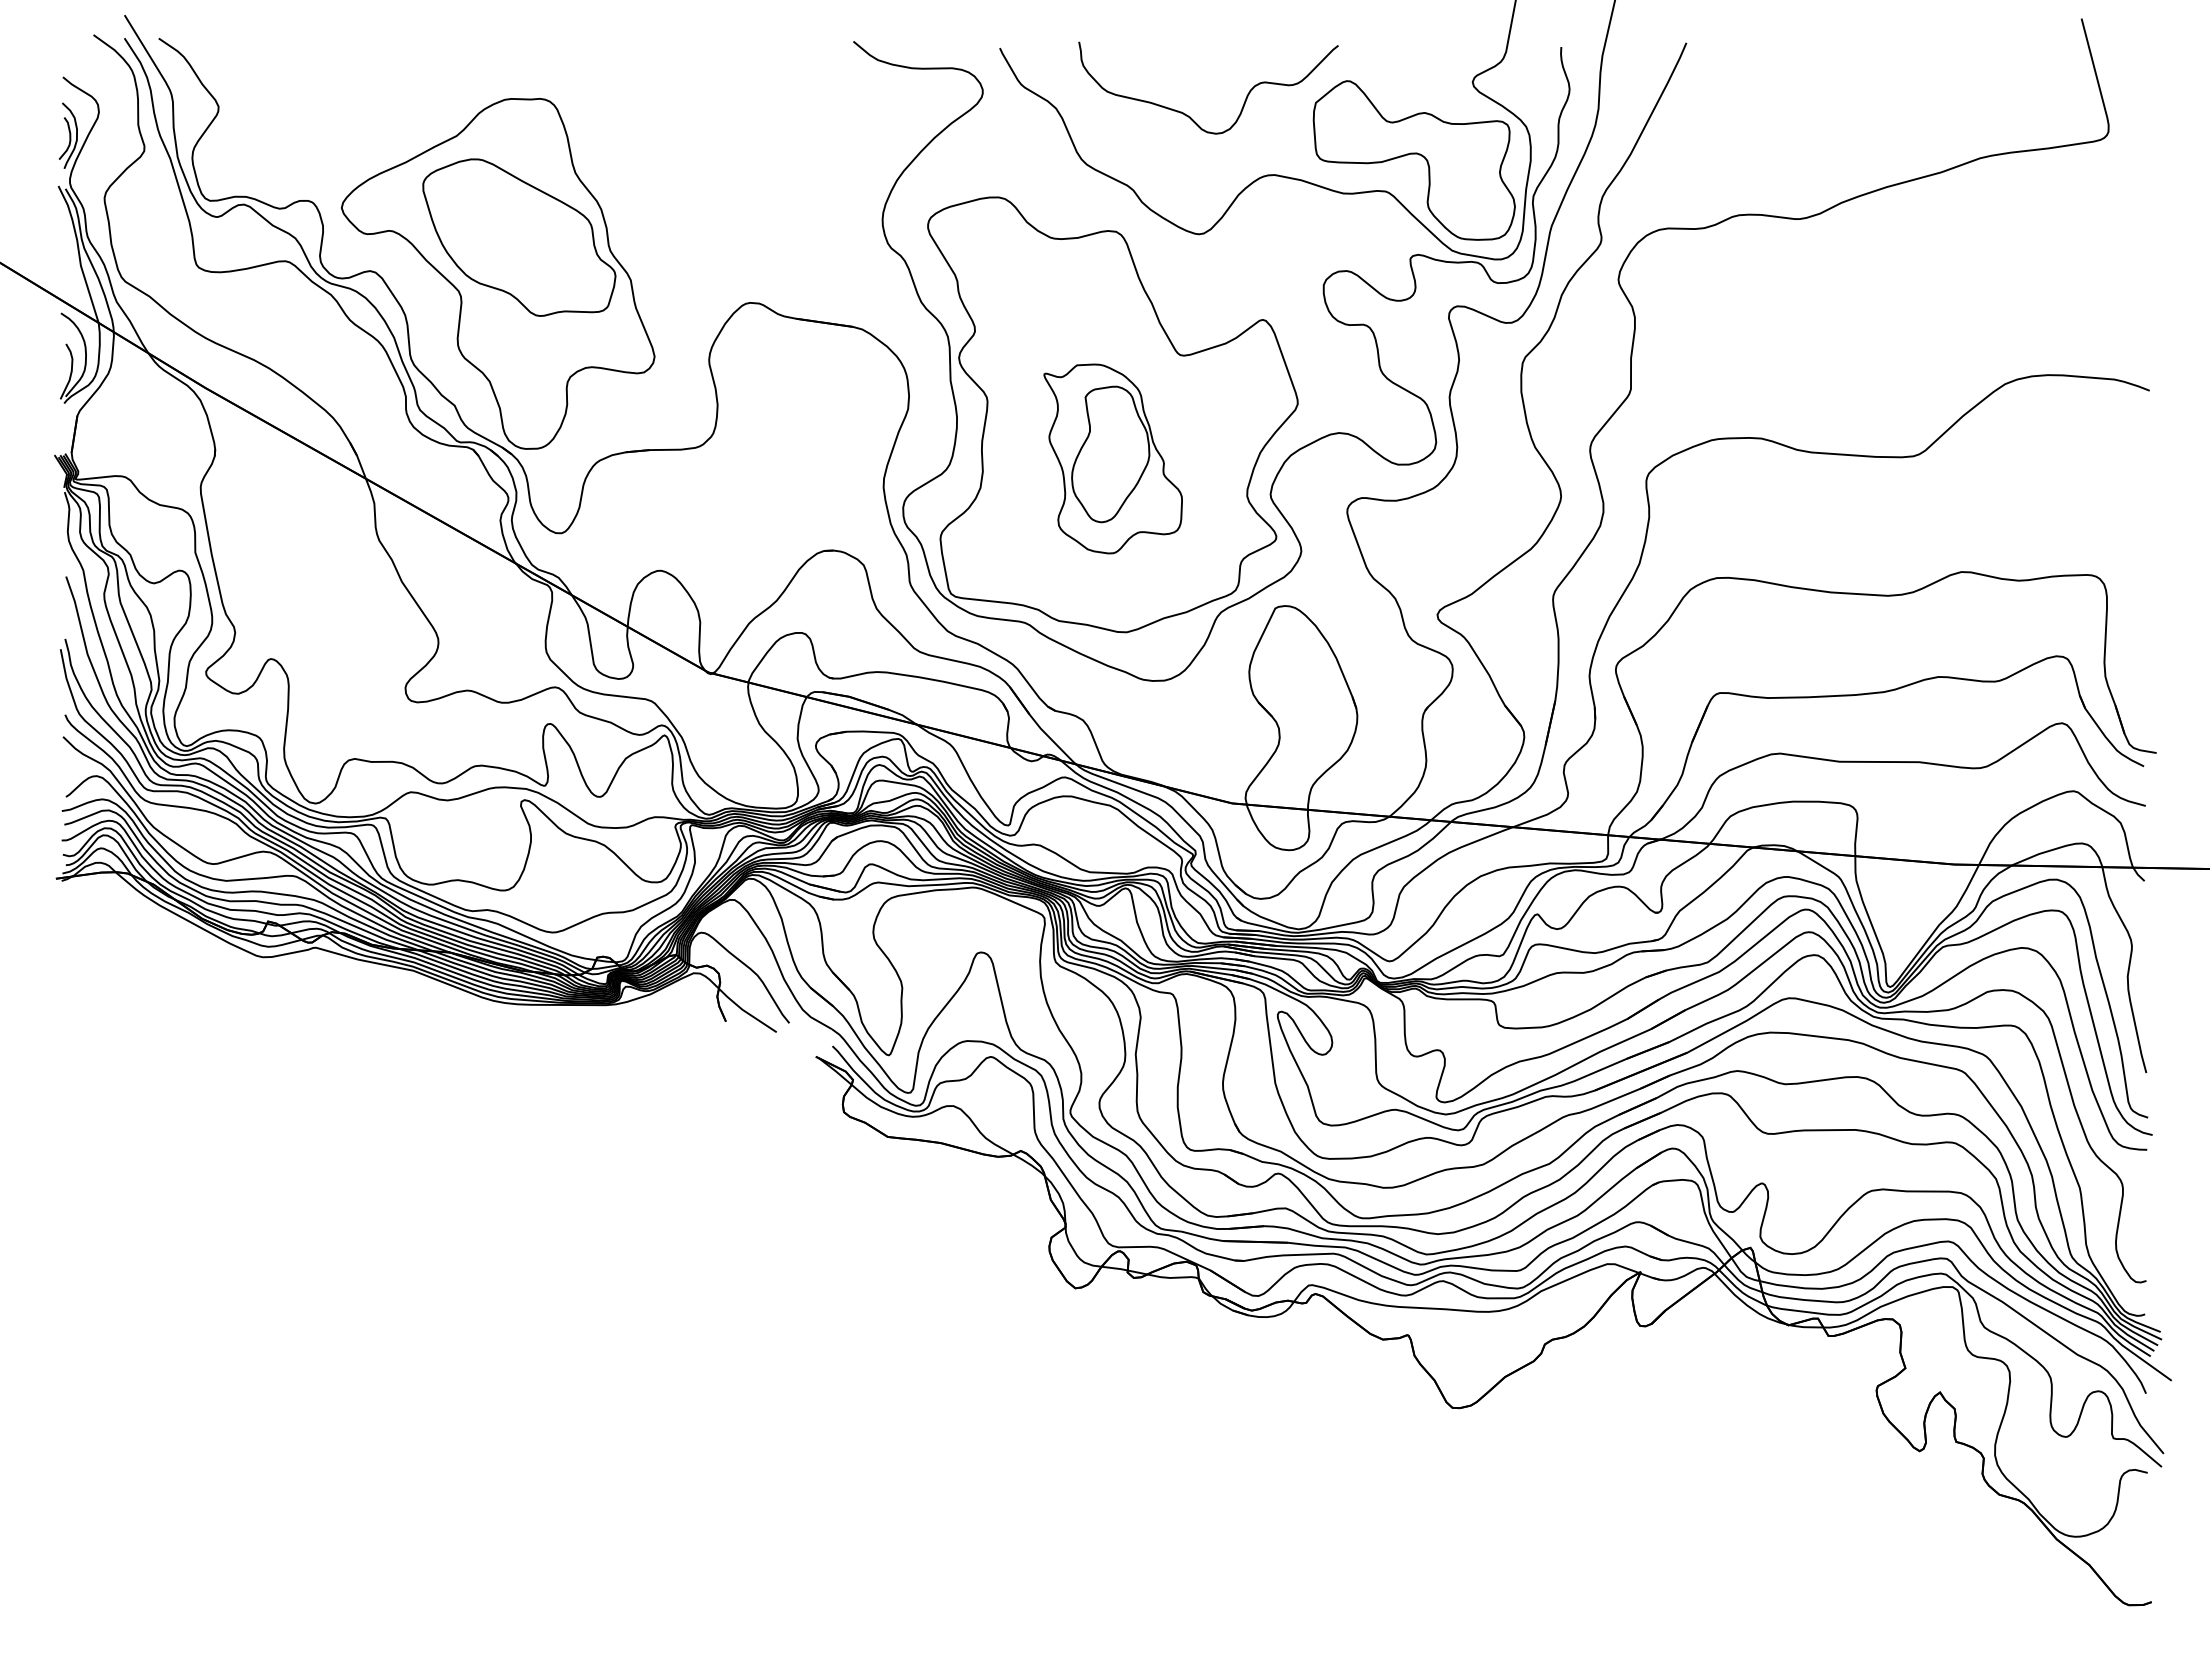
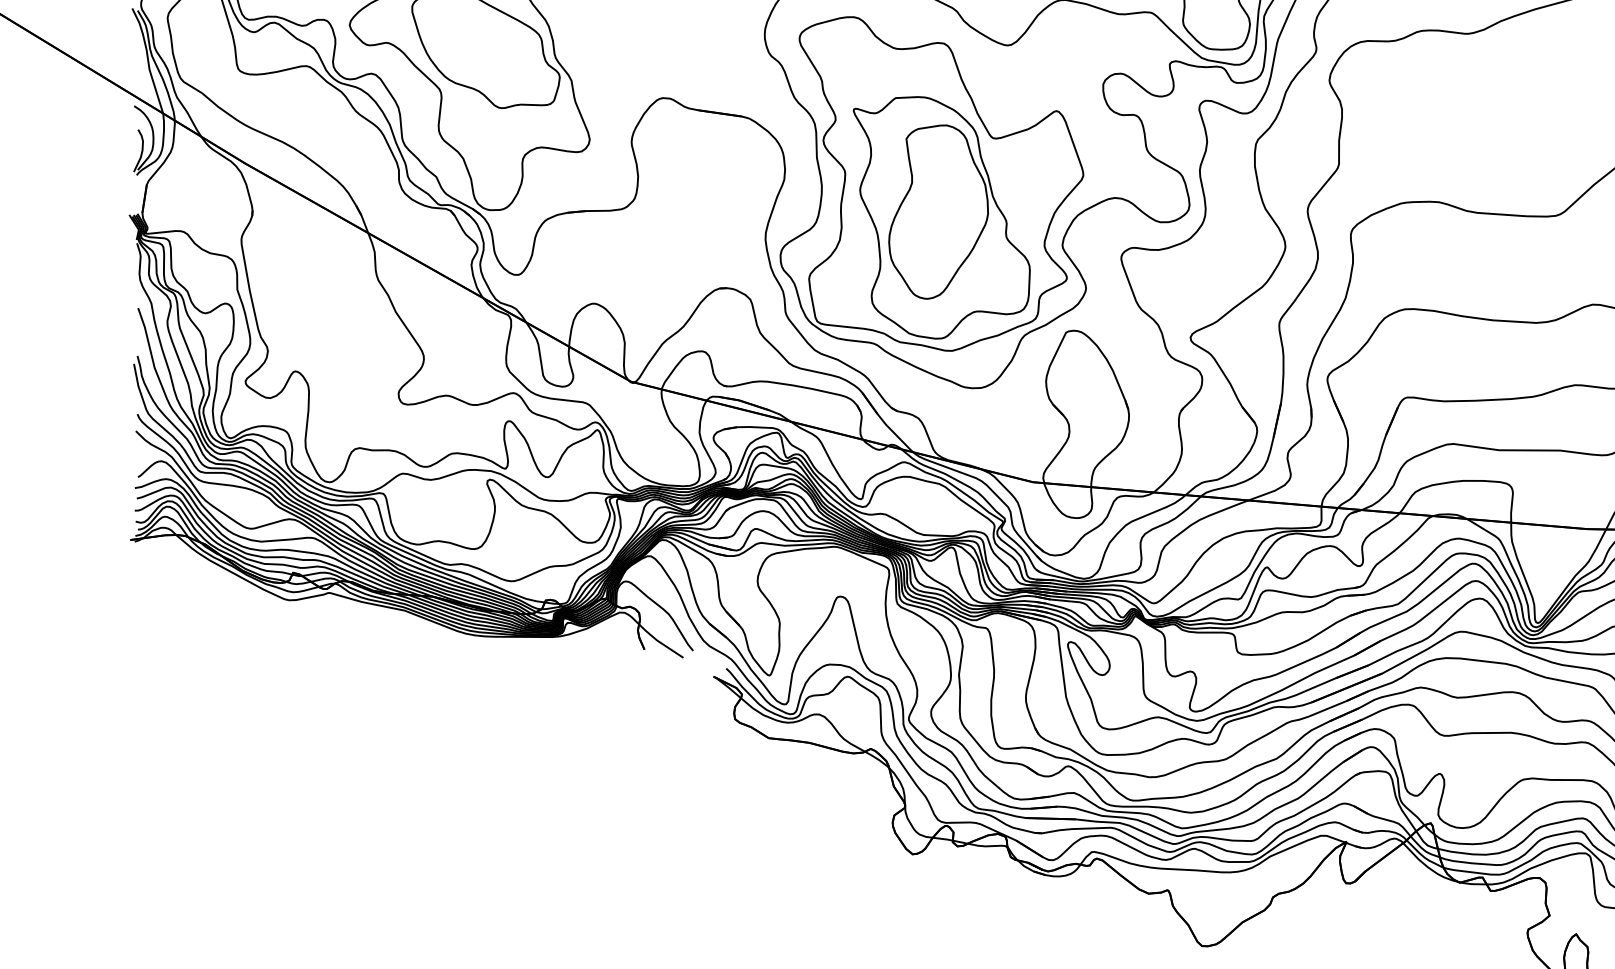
part: (1112, 458) -> (941, 217), size x1.67

